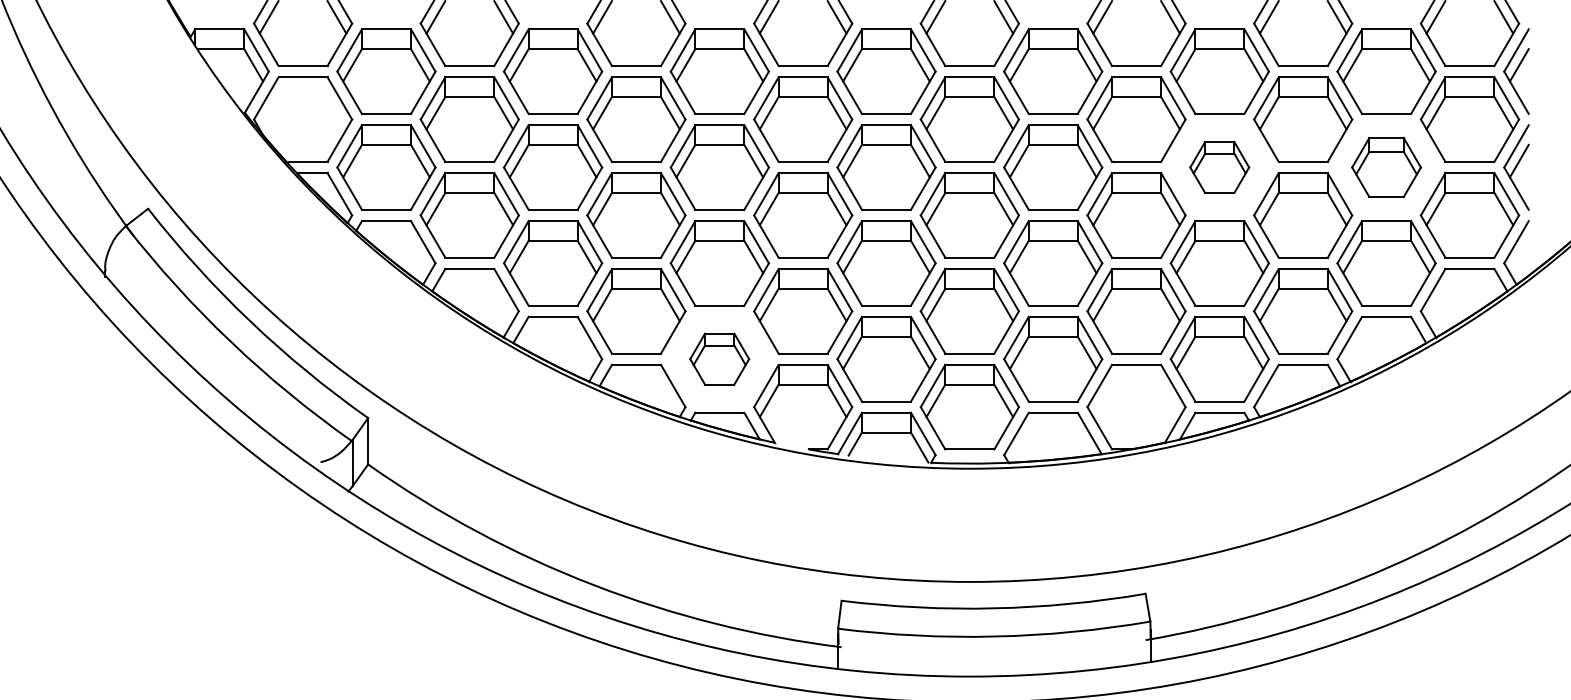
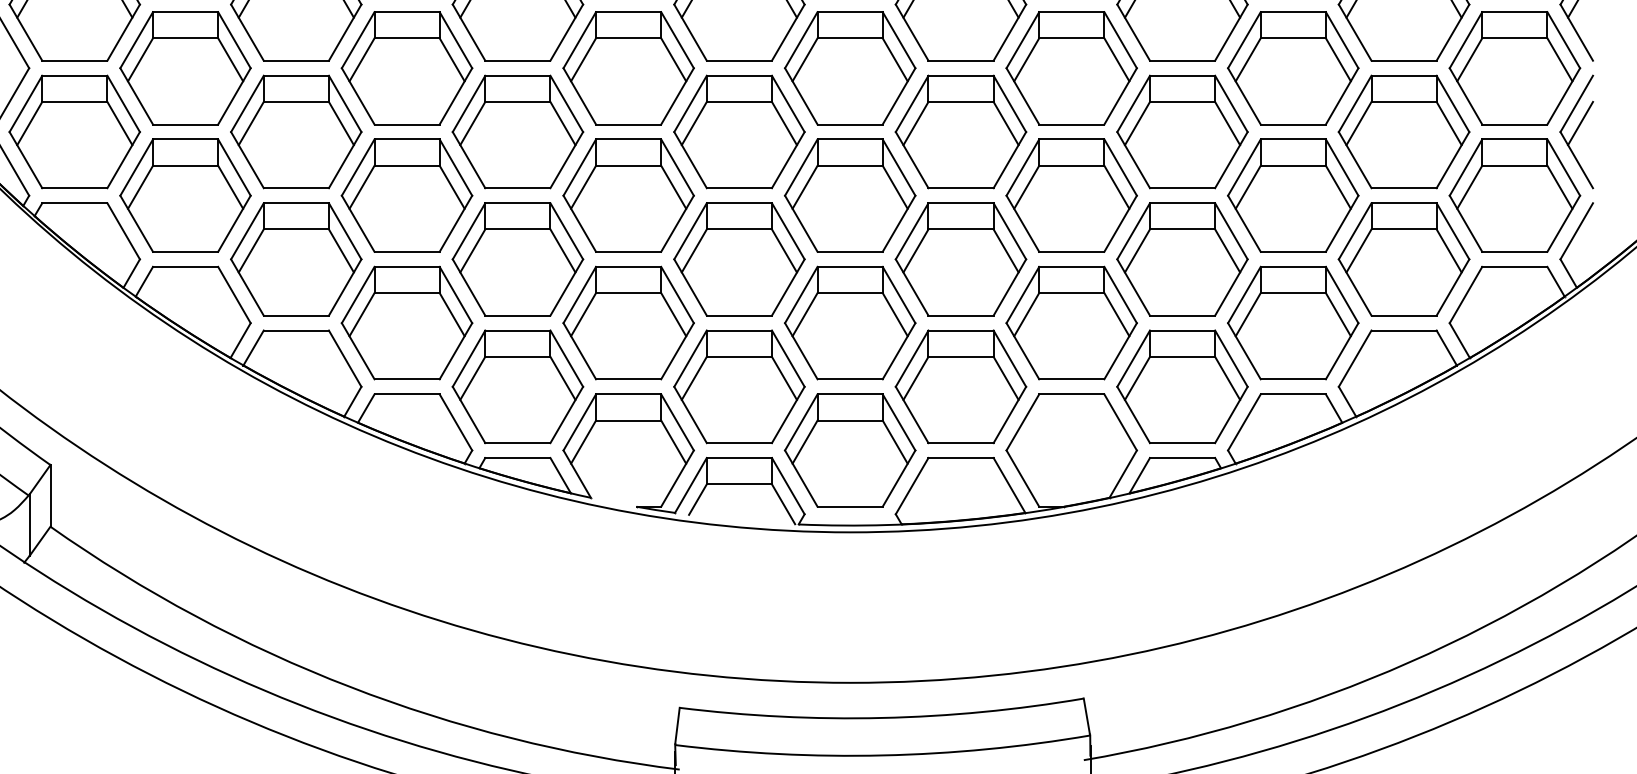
part: (1219, 167) -> (1181, 131), size x1.67
part: (1386, 167) -> (1403, 131), size x1.43
part: (719, 358) -> (517, 385), size x1.67

